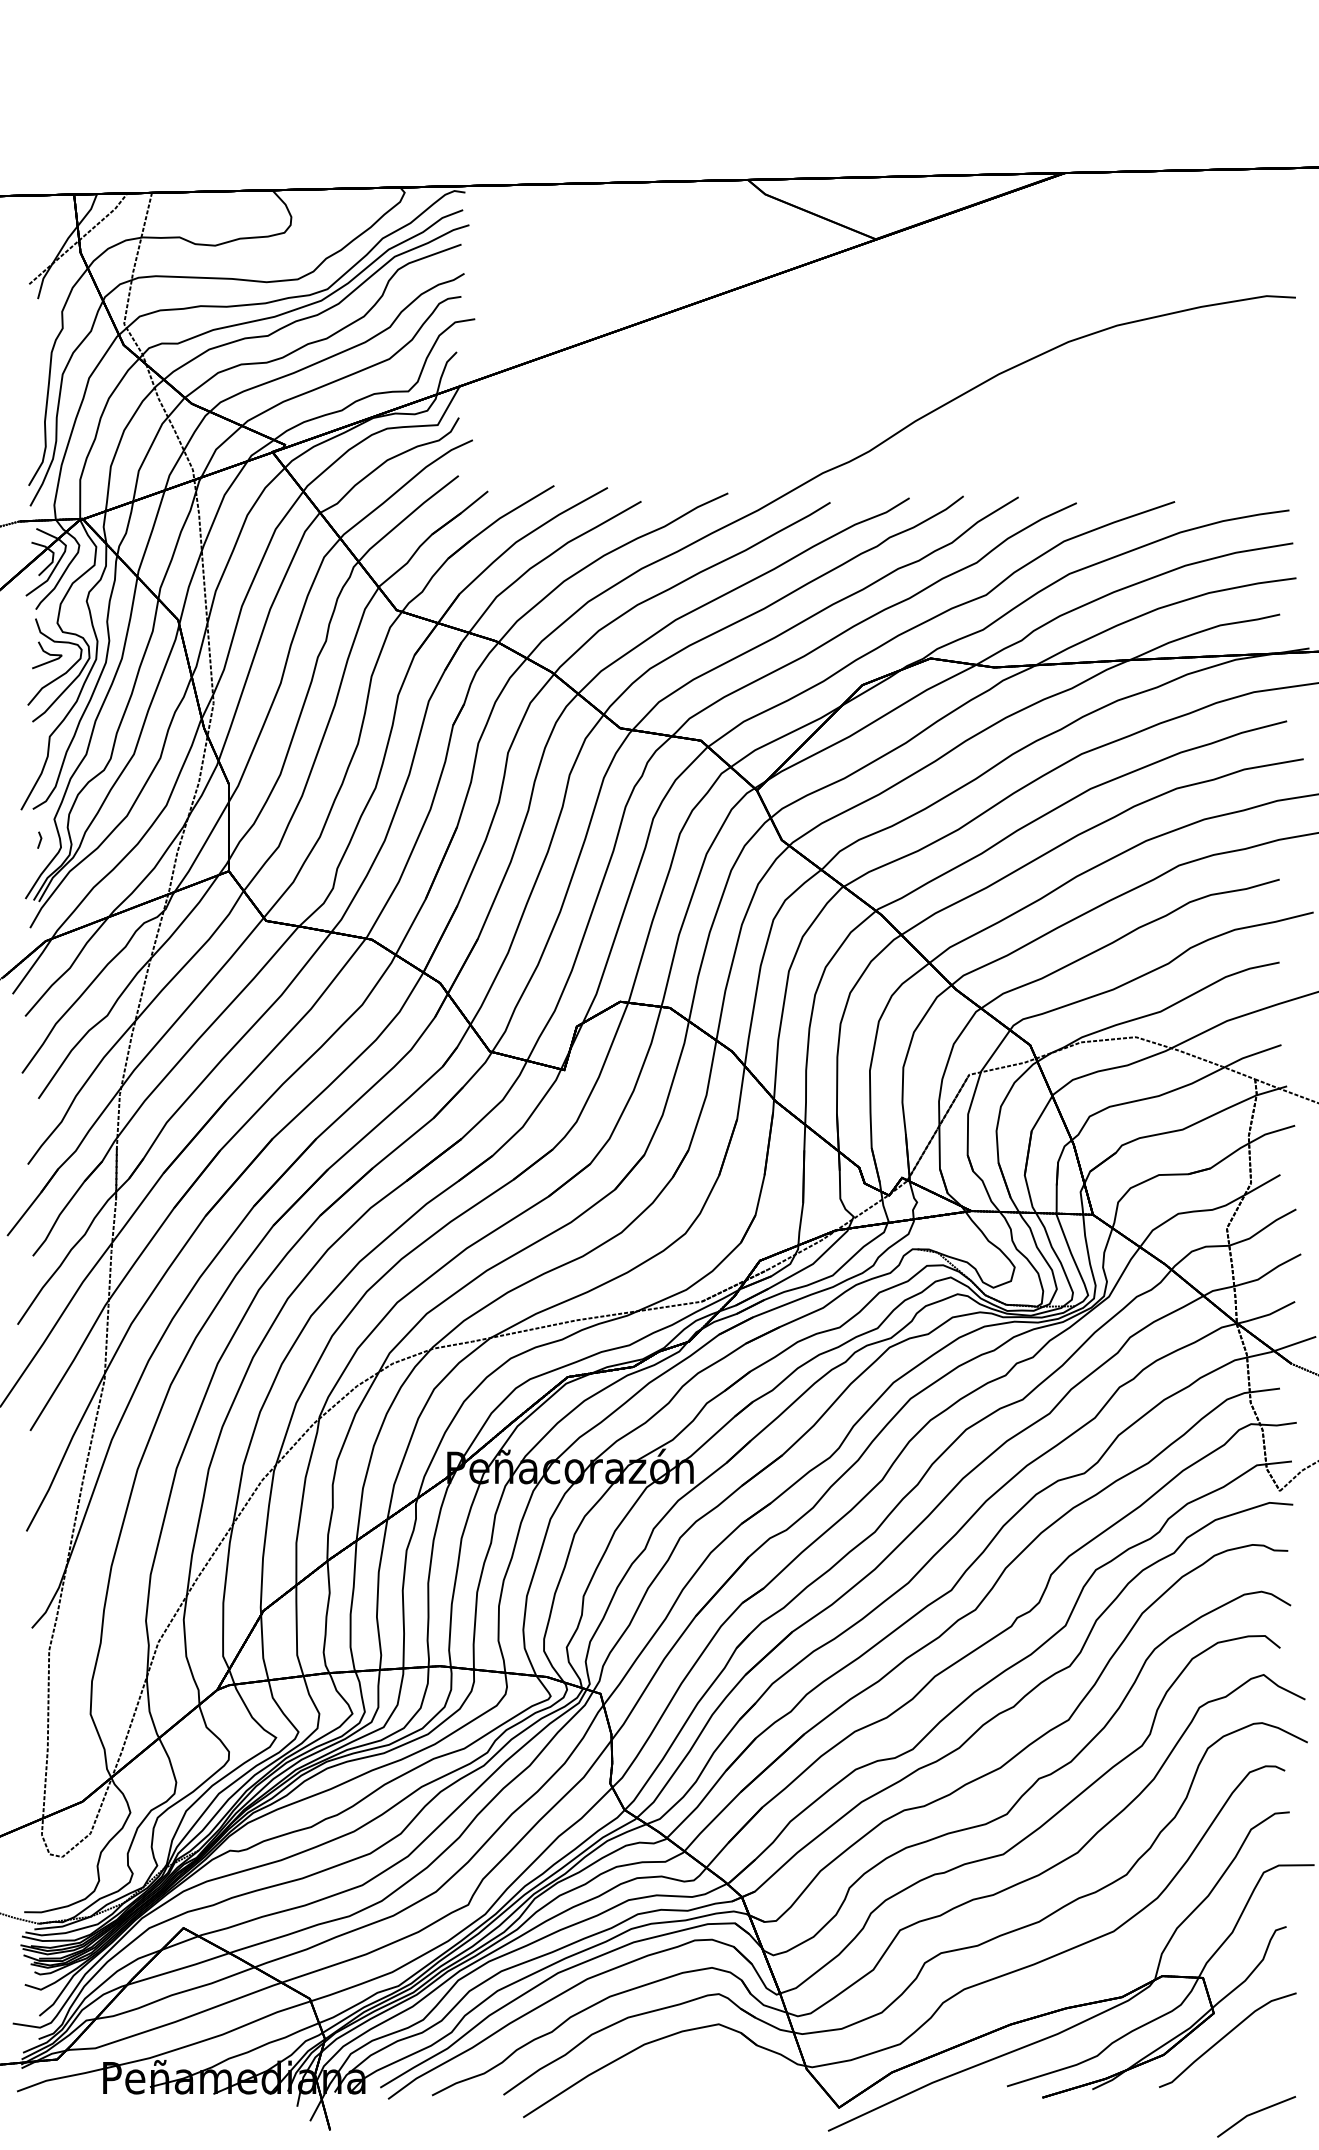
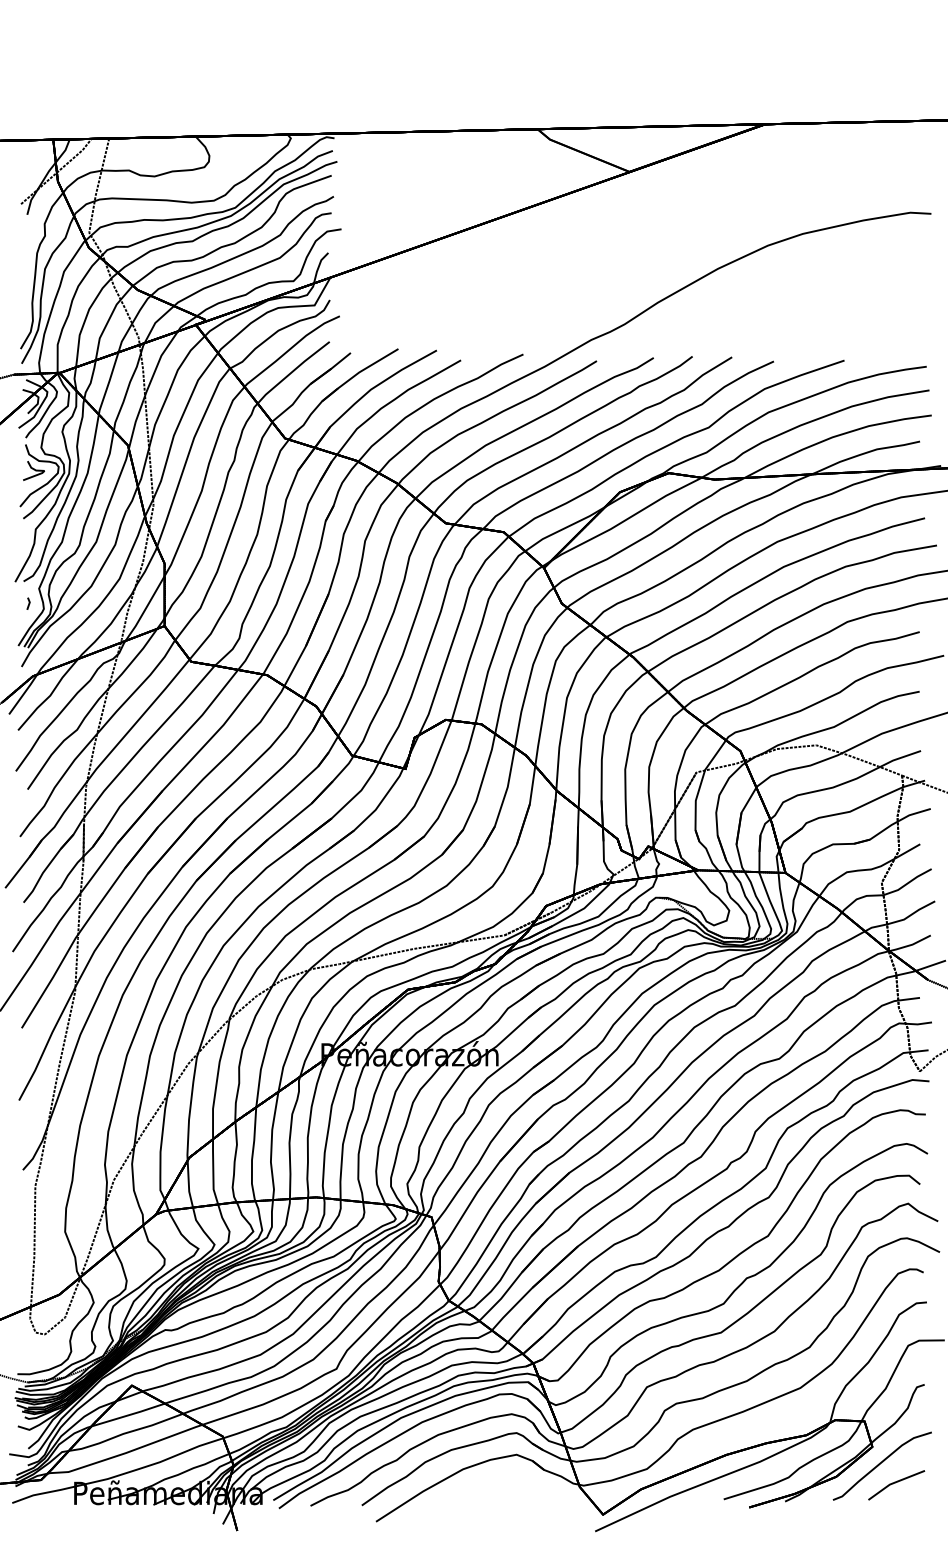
line: (1256, 2113) -> (896, 1482), moved

